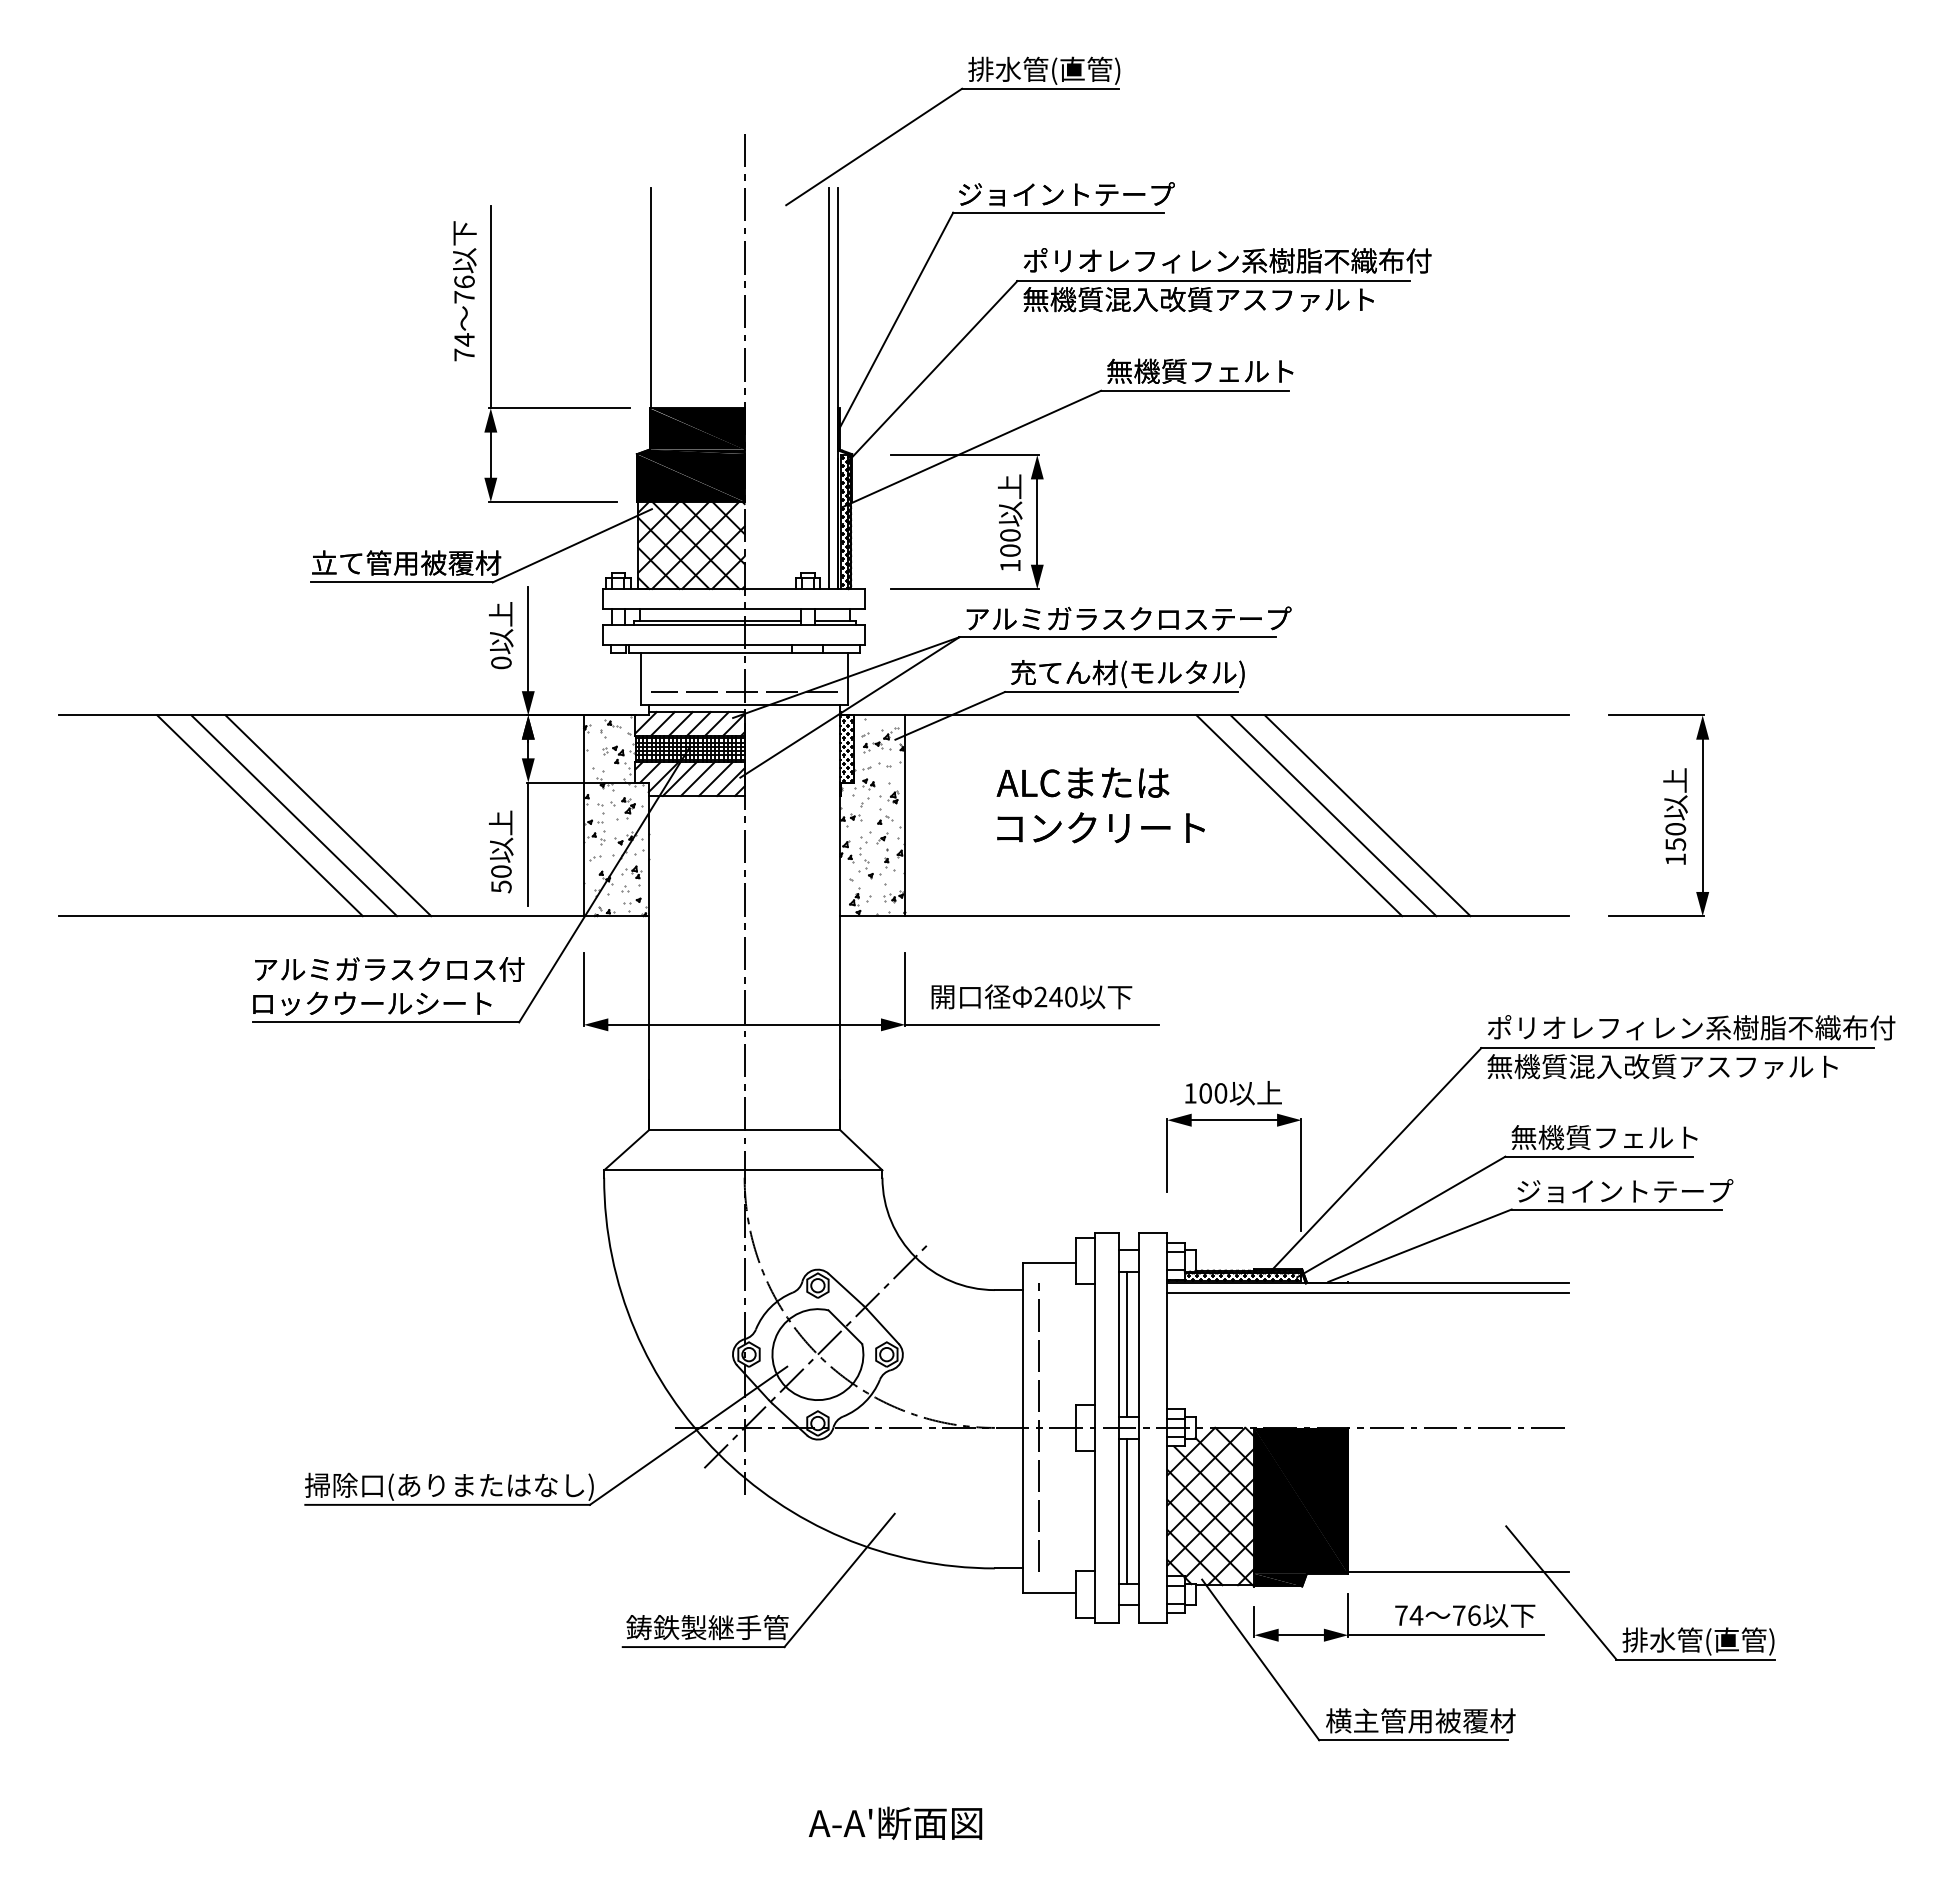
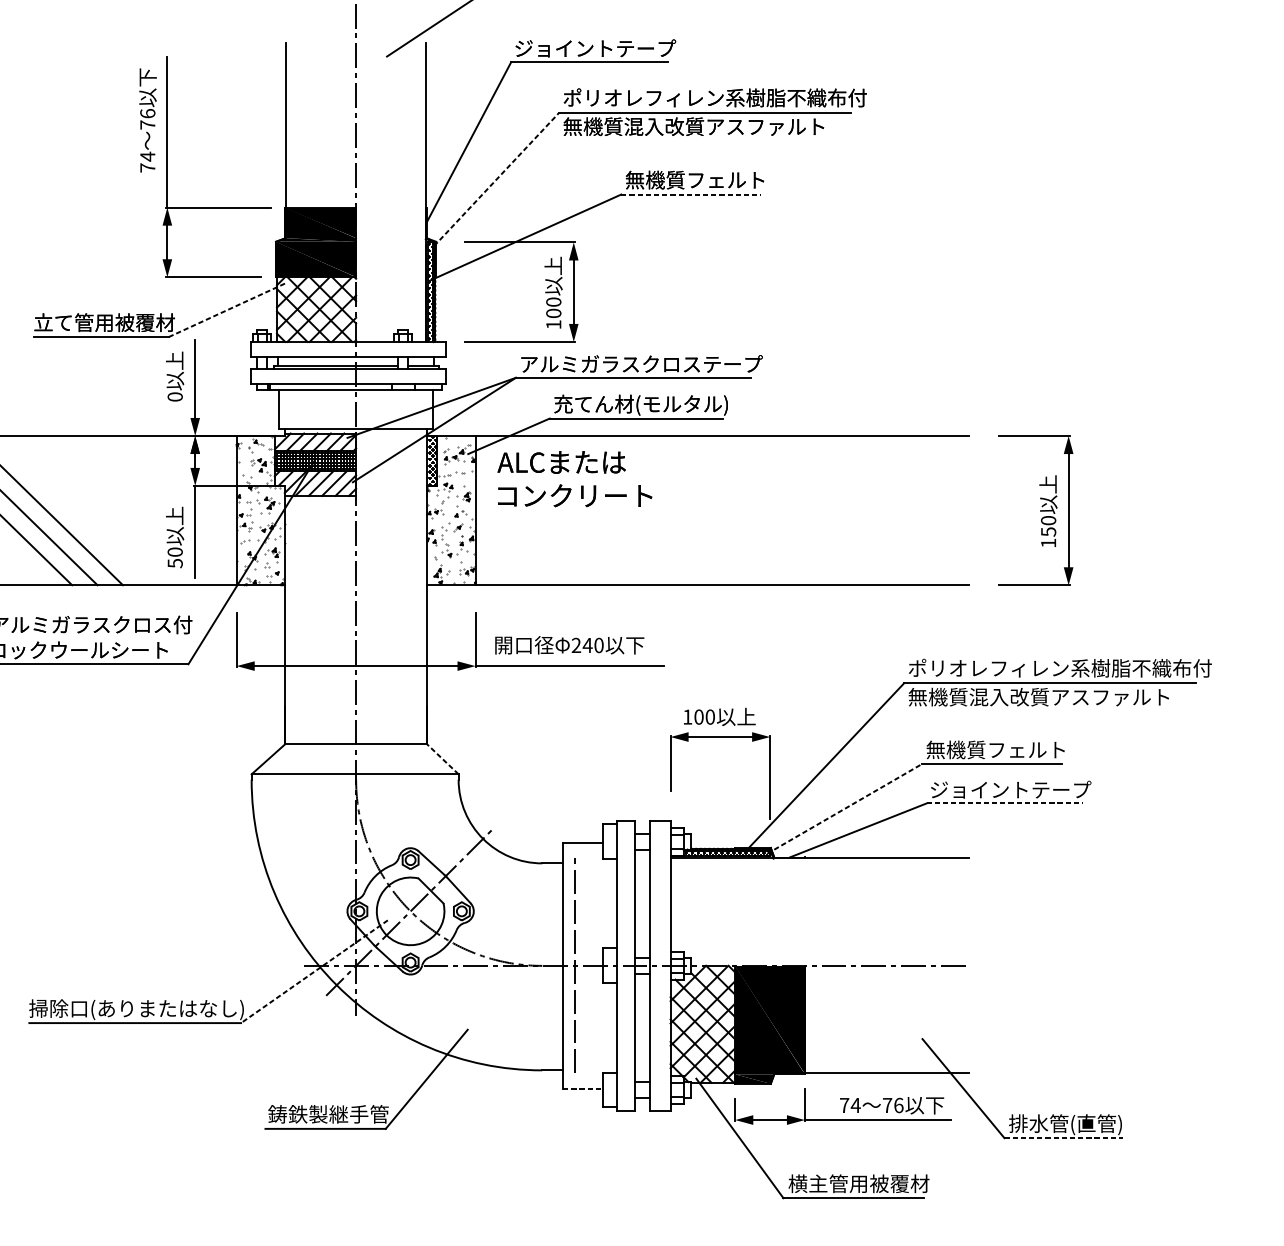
line: (933, 370) -> (496, 179), solid -> dashed
line: (828, 387) -> (418, 192), removed
line: (1195, 390) -> (691, 194), solid -> dashed
line: (572, 545) -> (228, 309), solid -> dashed
line: (744, 692) -> (356, 418), removed
text: (1100, 805) -> (574, 479), moved
line: (1299, 815) -> (768, 510), removed
line: (1333, 815) -> (794, 510), removed
line: (1367, 815) -> (819, 510), removed
line: (861, 1149) -> (443, 758), solid -> dashed
line: (1617, 1209) -> (1005, 803), solid -> dashed
line: (1401, 1216) -> (844, 808), solid -> dashed
line: (1367, 1292) -> (819, 865), removed
line: (1127, 1344) -> (640, 903), removed
line: (688, 1436) -> (314, 972), solid -> dashed
line: (1127, 1511) -> (640, 1028), removed
line: (1049, 1593) -> (582, 1089), solid -> dashed
line: (1696, 1659) -> (1064, 1138), solid -> dashed

